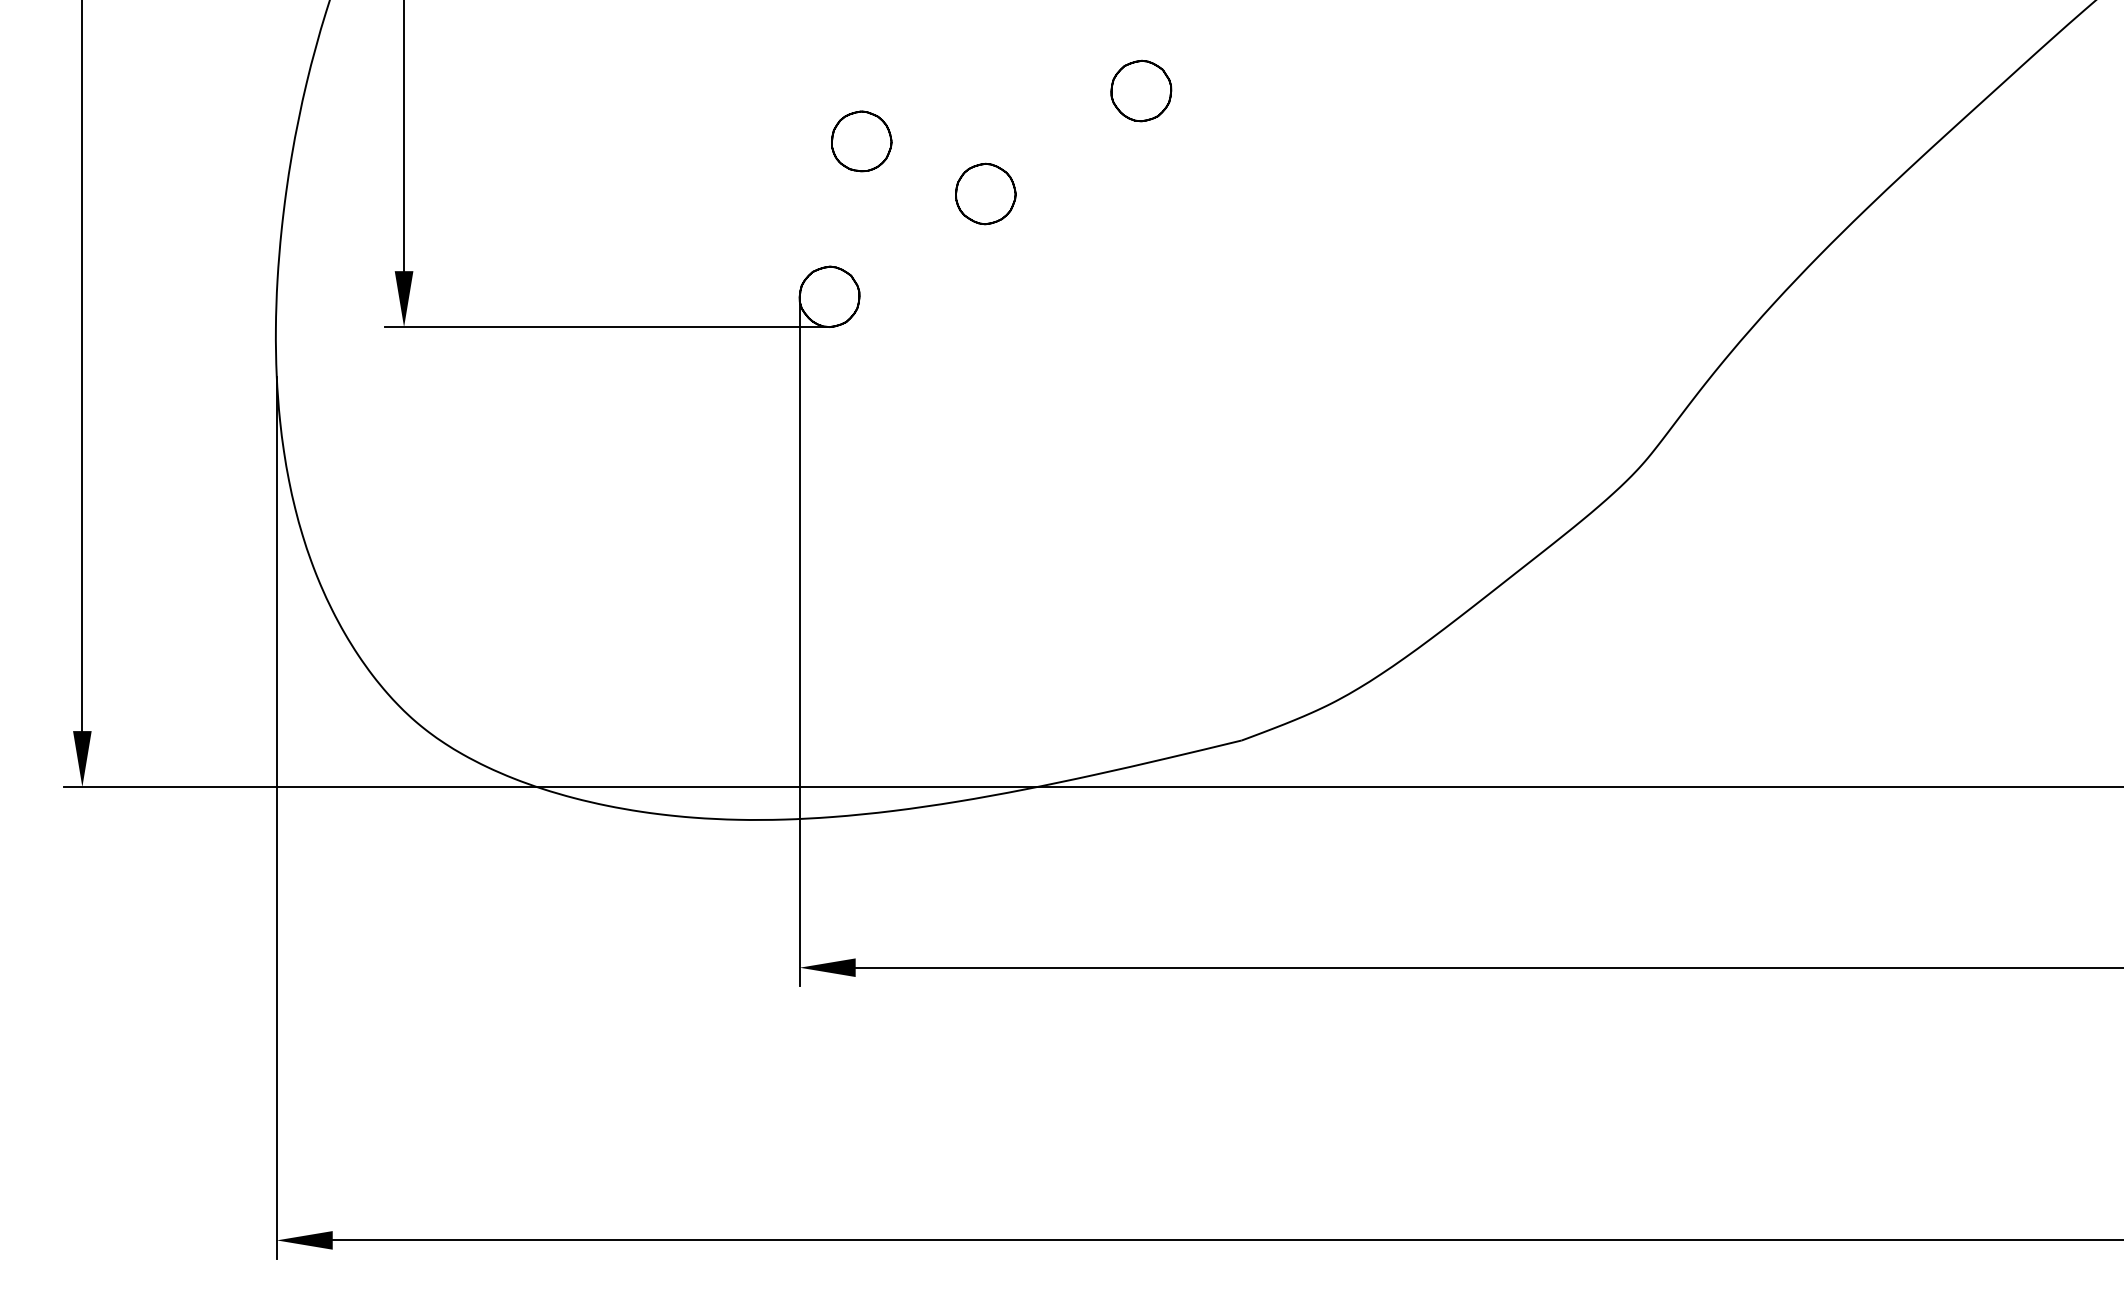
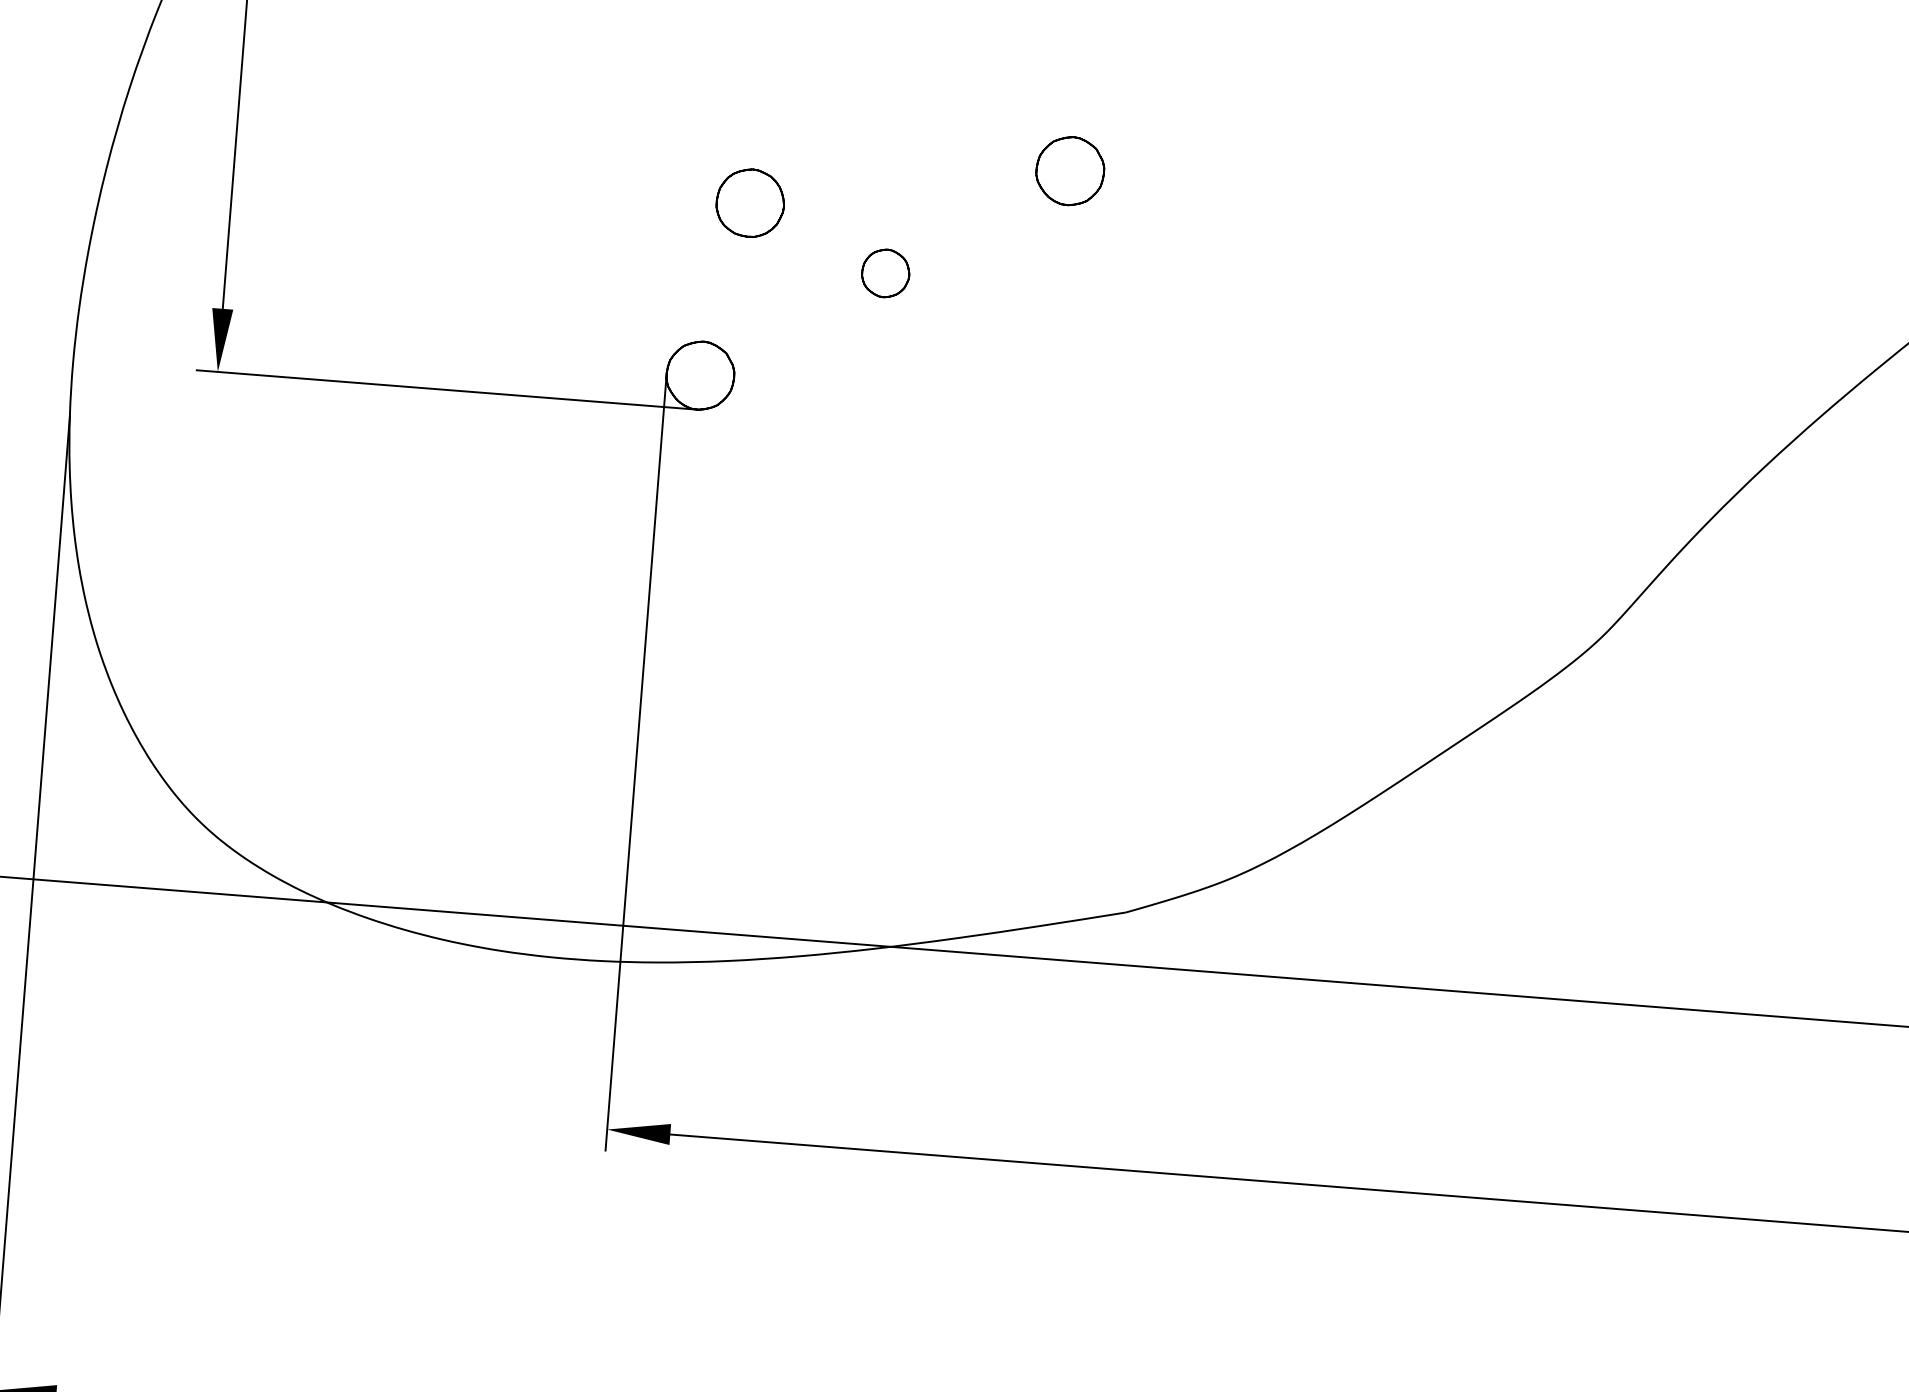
part: (985, 193) -> (885, 272), size x0.7

